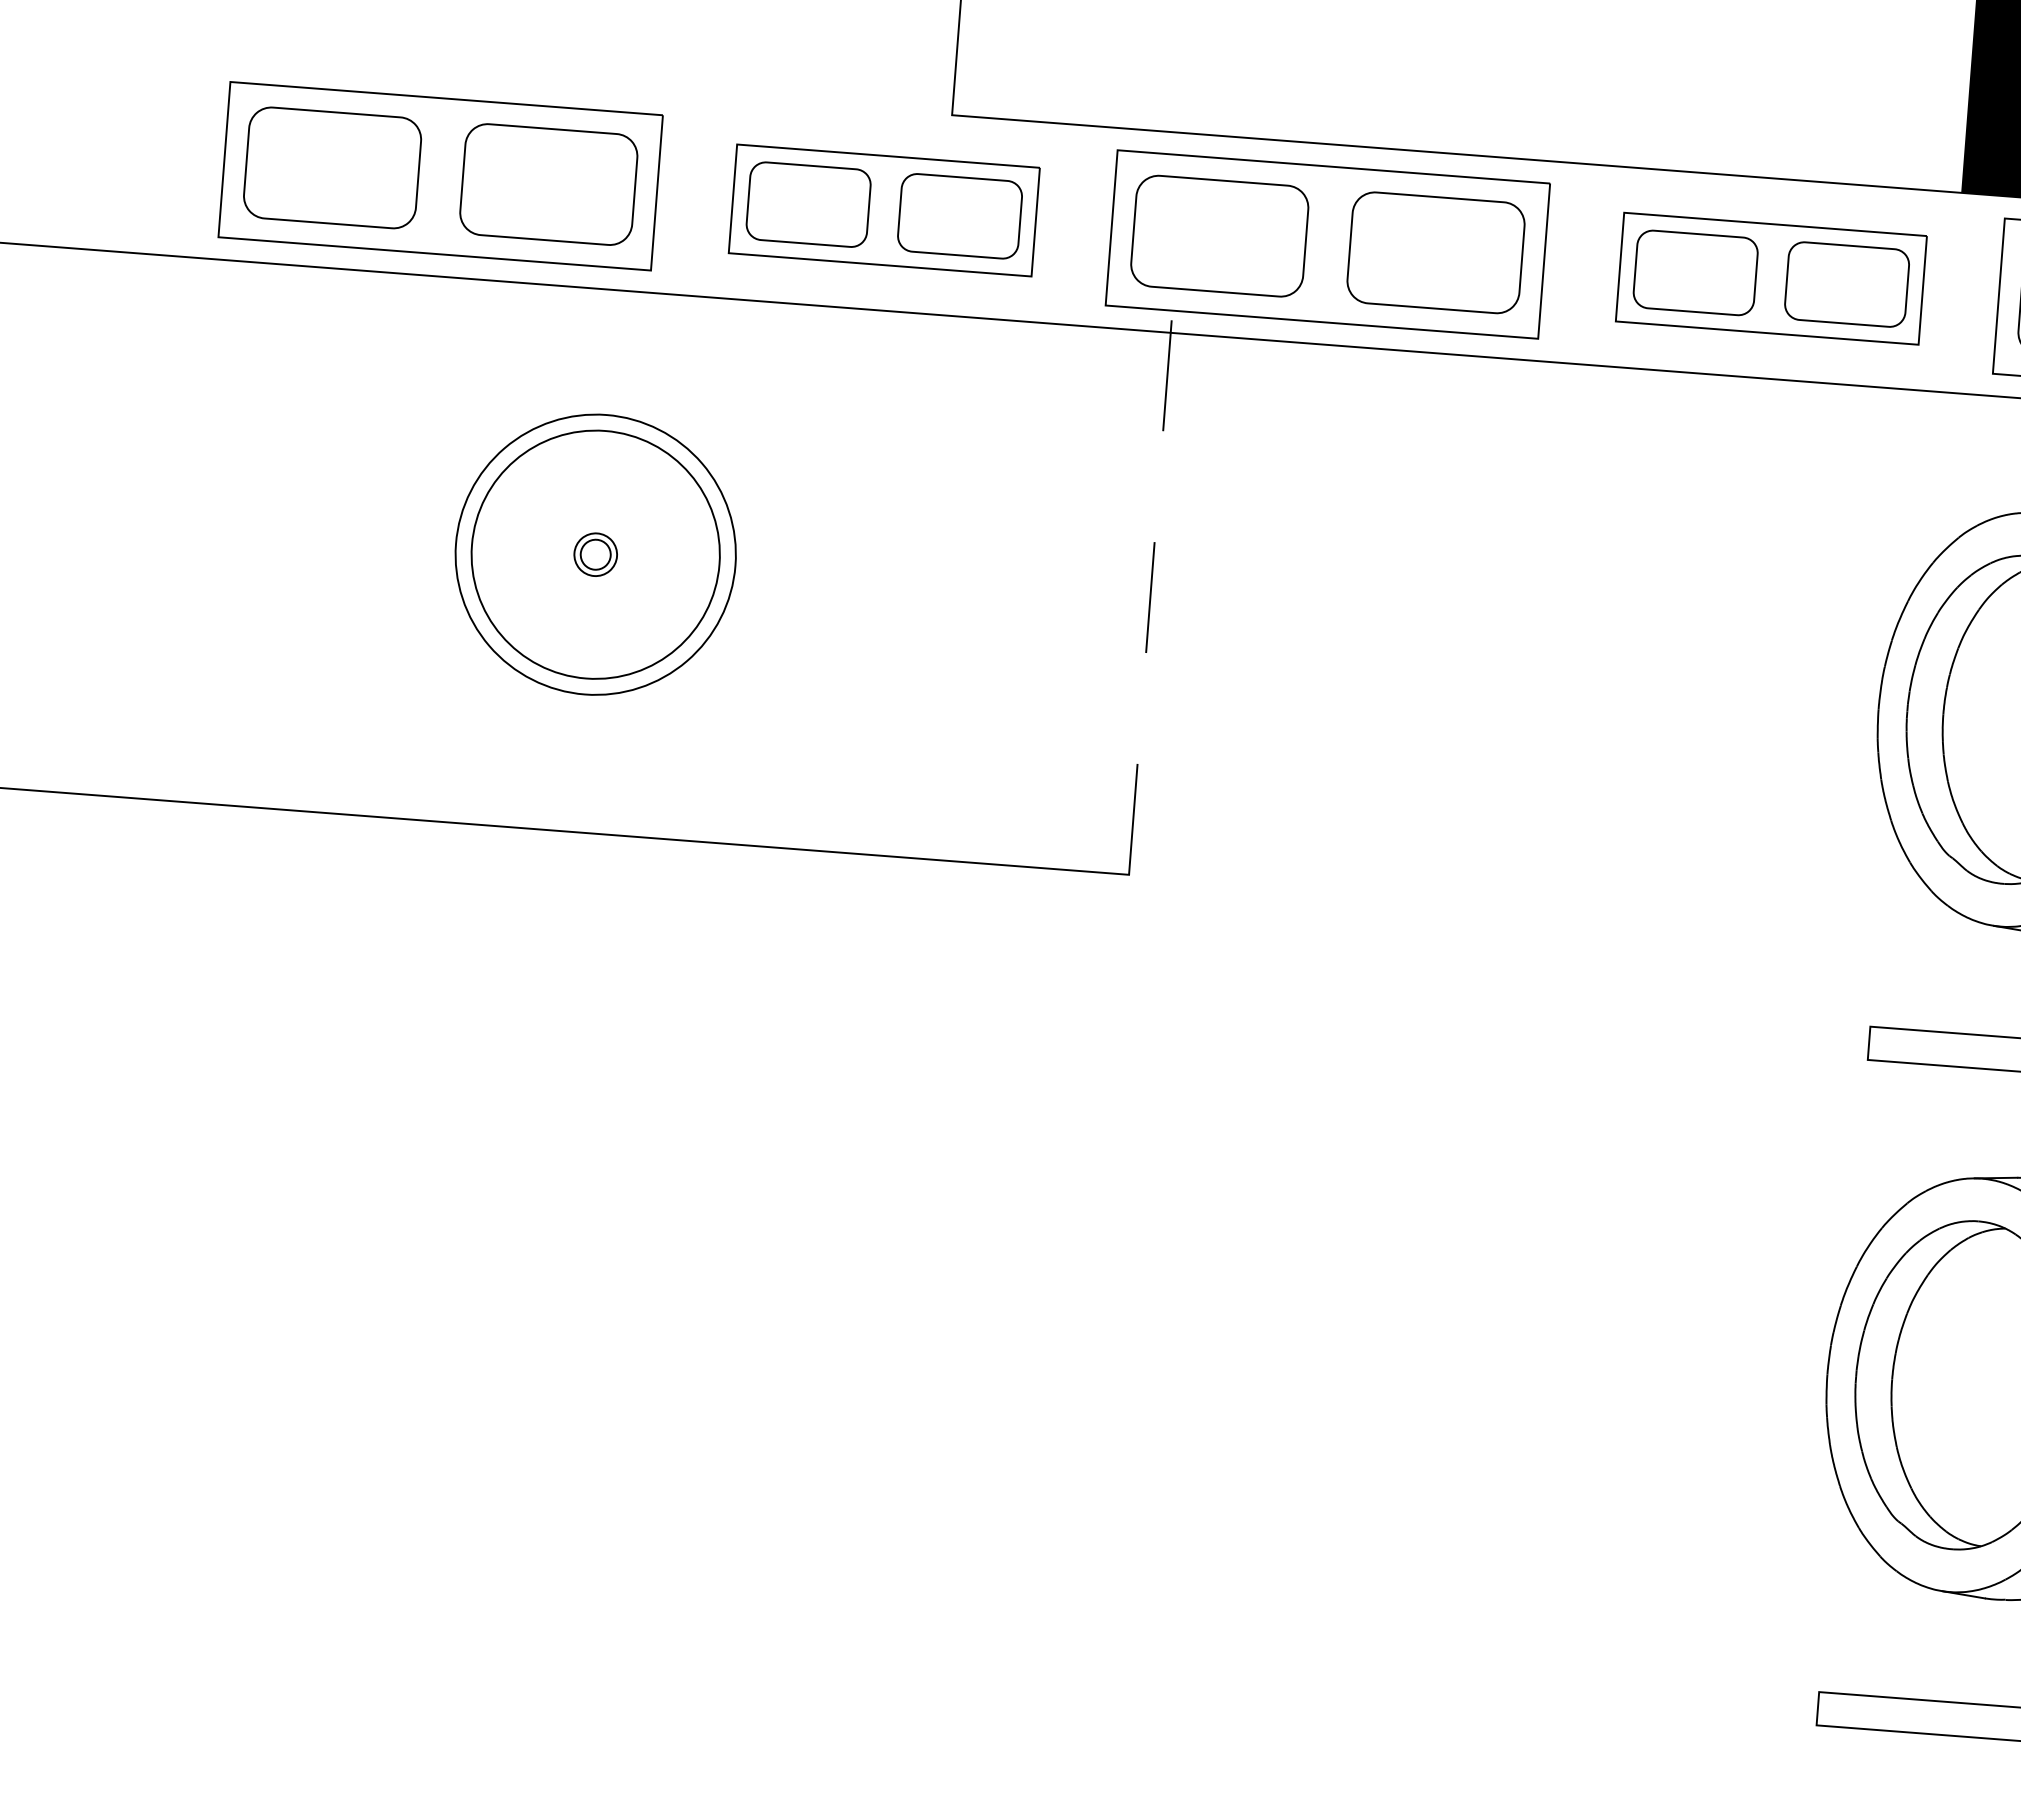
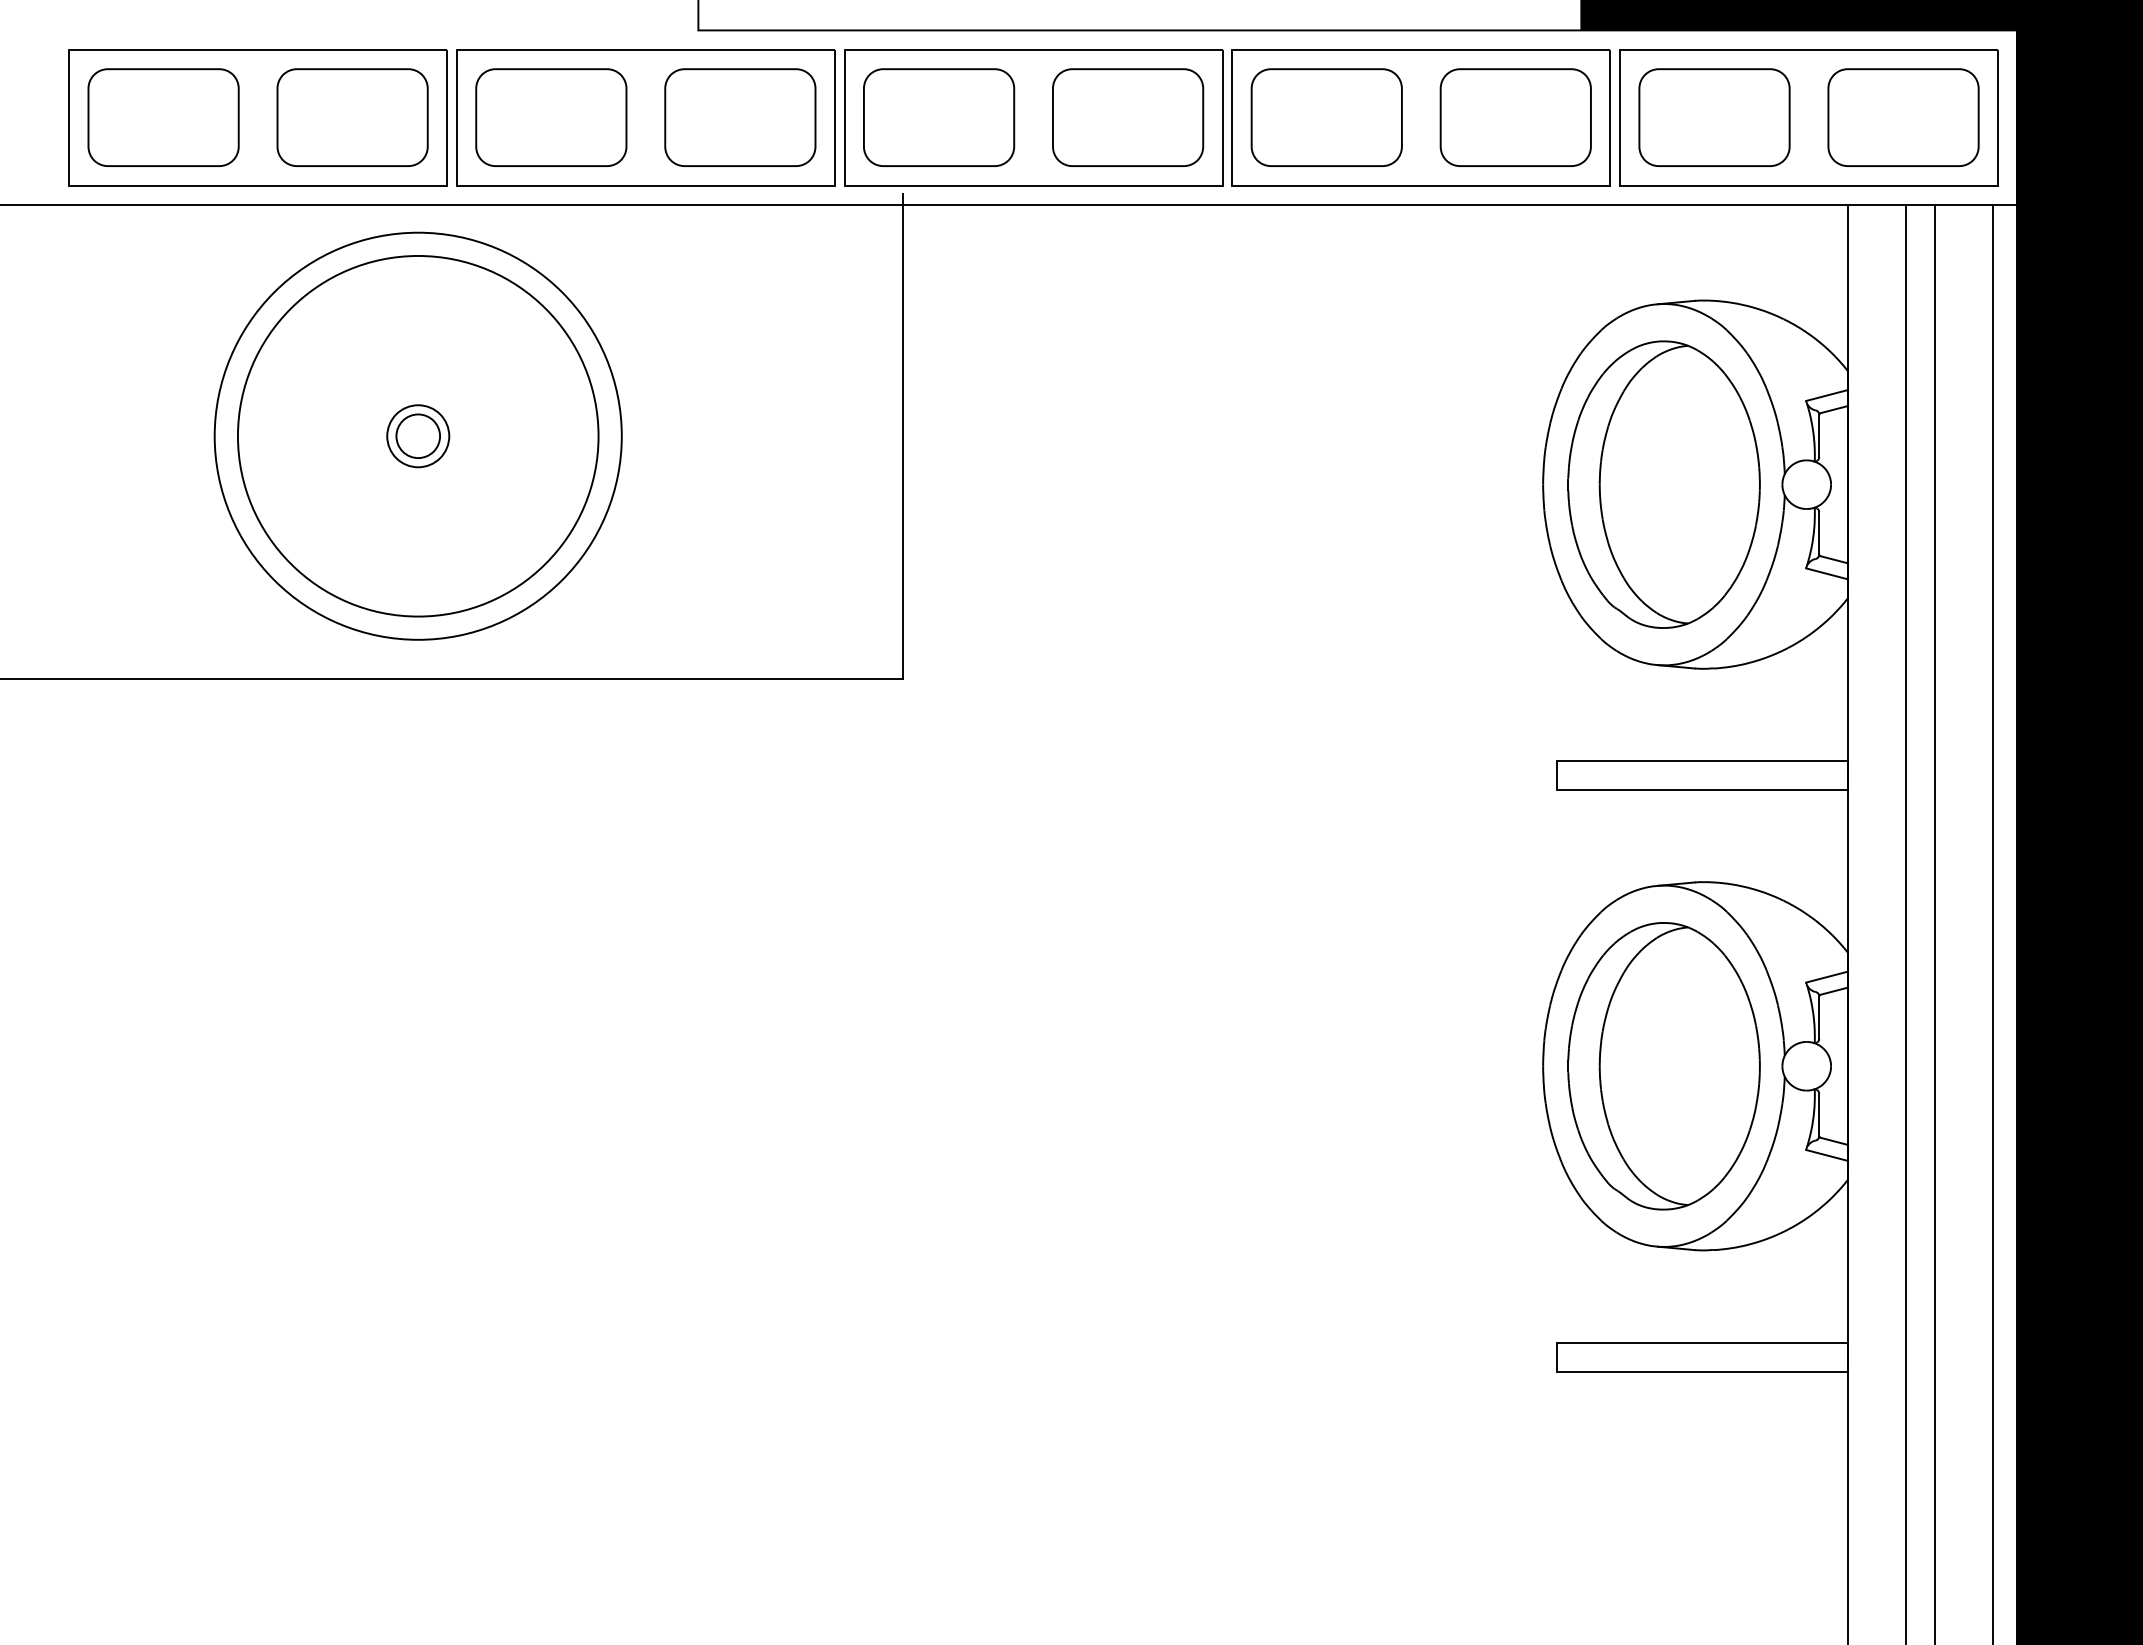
part: (883, 210) -> (645, 117), size x1.43
part: (1770, 278) -> (1420, 117), size x1.43
part: (595, 553) -> (417, 435), size x1.67
line: (1149, 596) -> (902, 435), dashed -> solid

